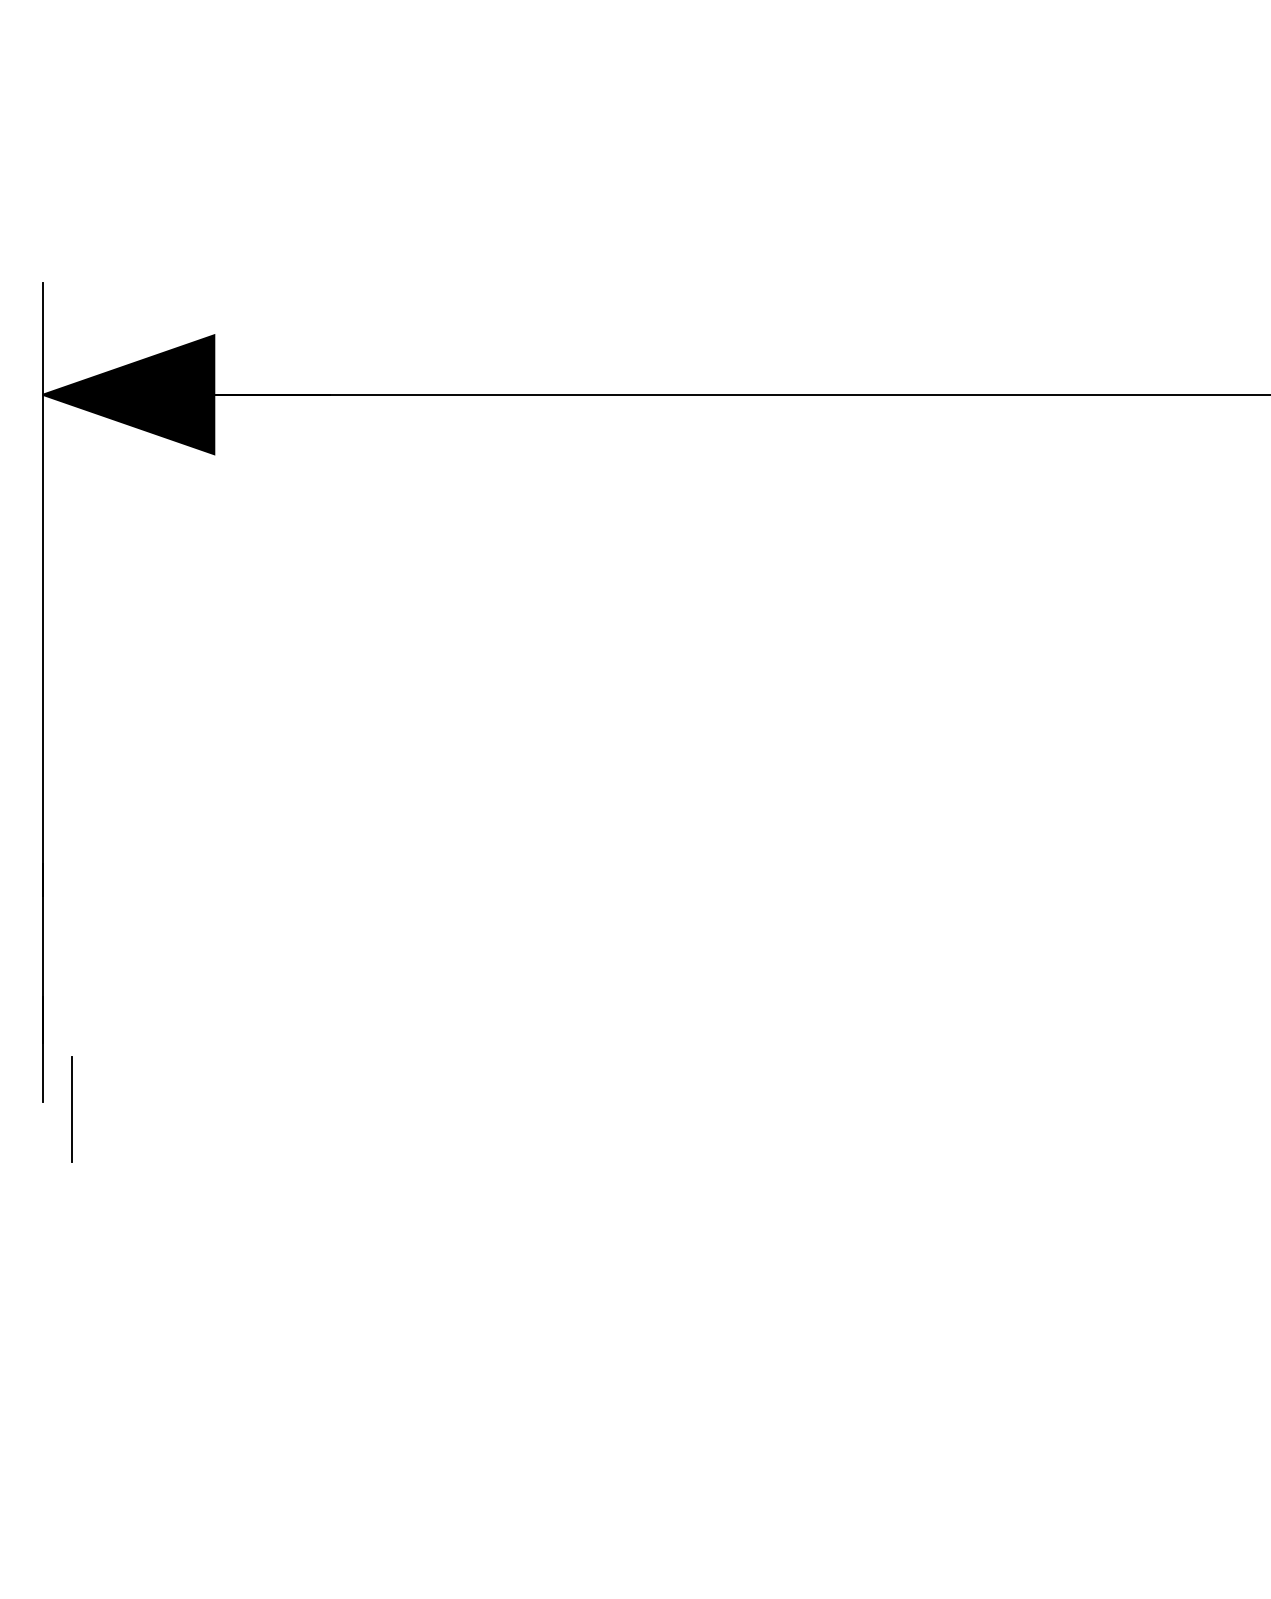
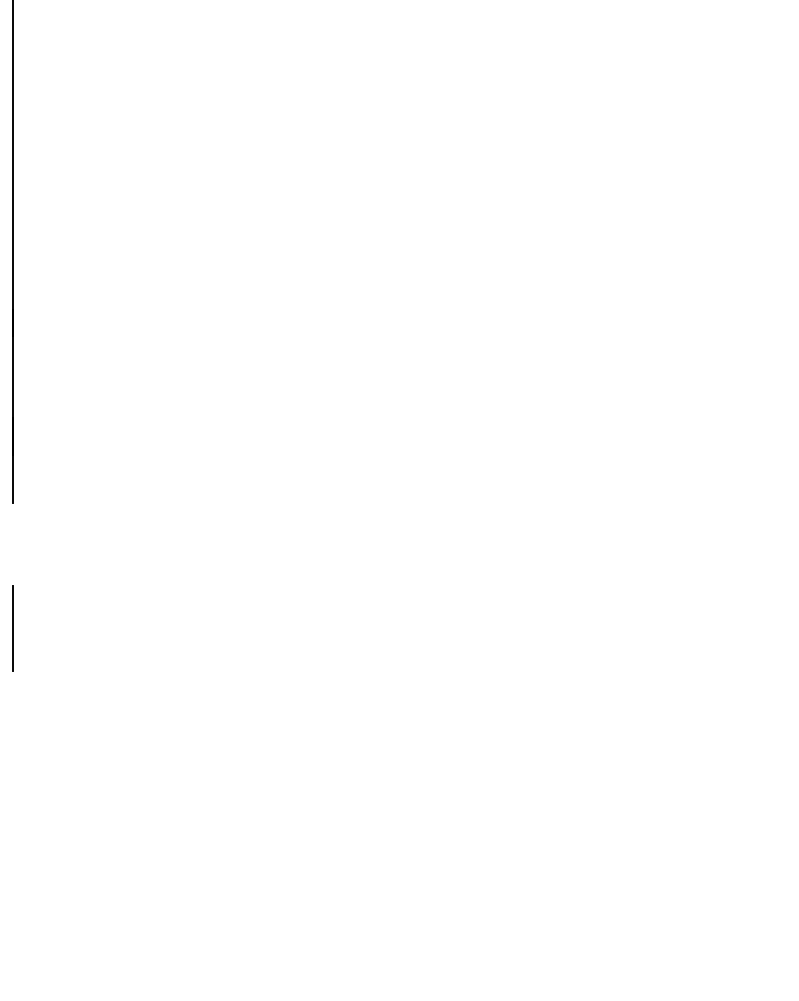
line: (71, 1109) -> (12, 628), moved

